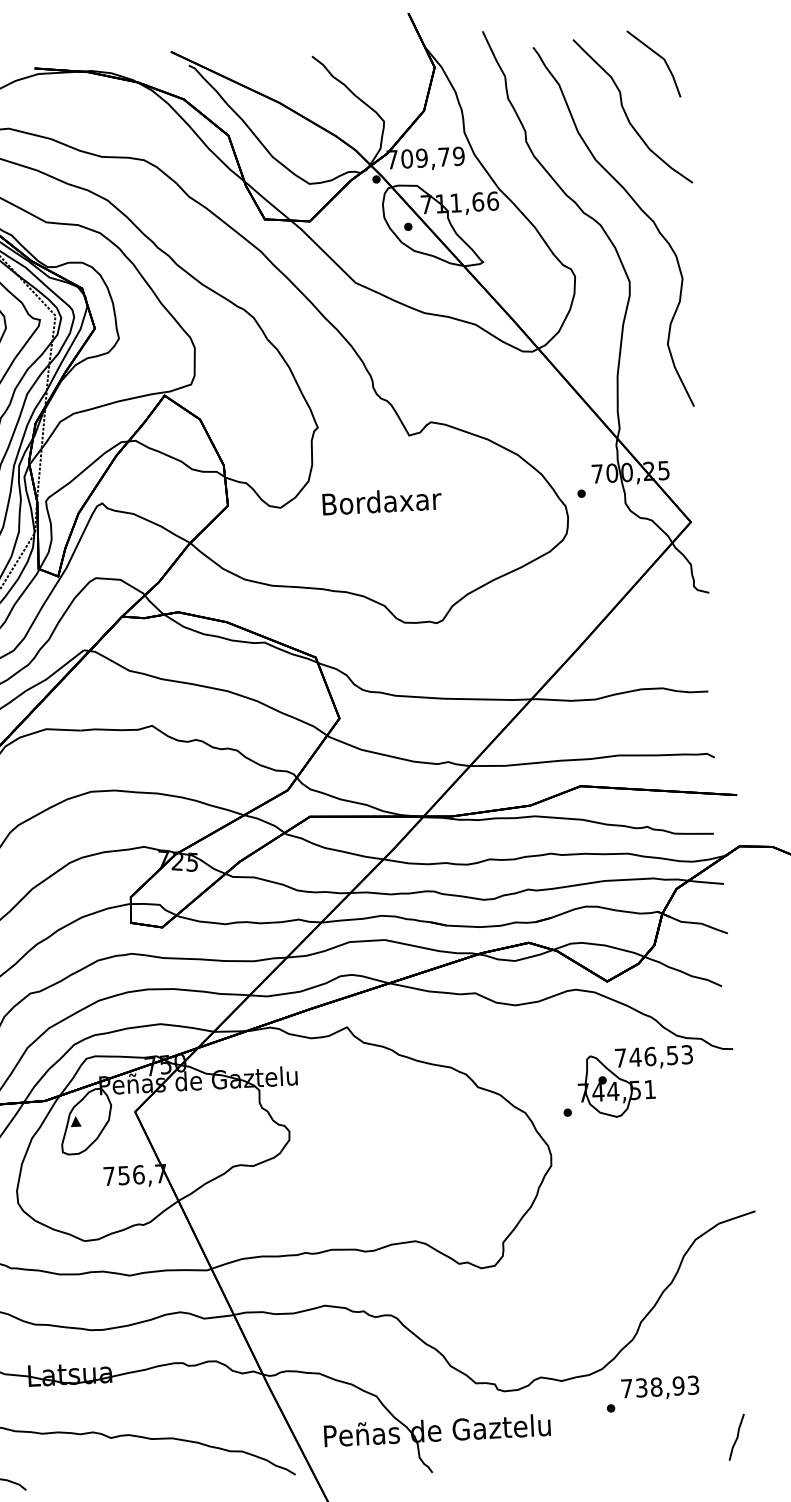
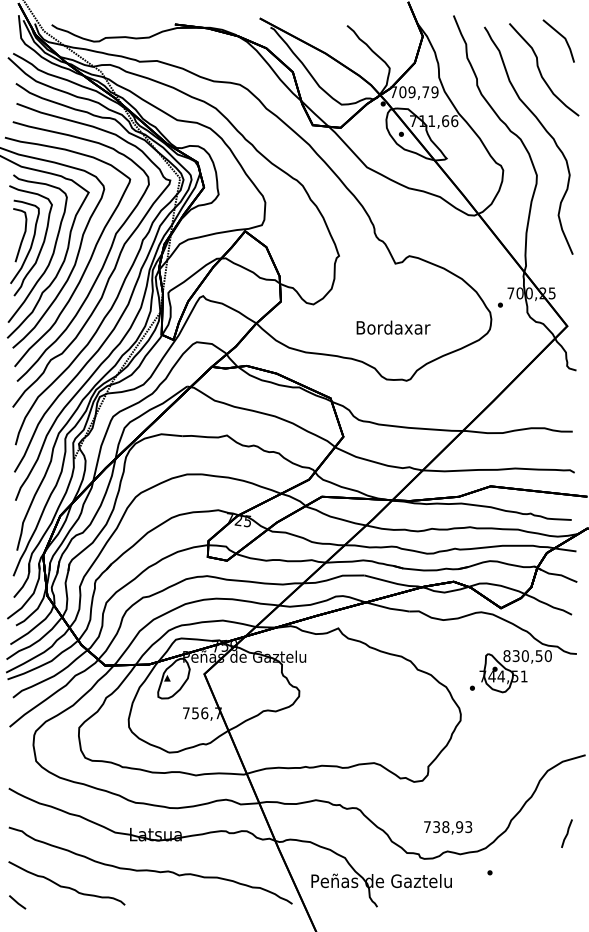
text: (381, 501) -> (393, 327), moved
text: (653, 1057) -> (527, 656), 746,53 -> 830,50
text: (660, 1387) -> (448, 827), moved
line: (735, 1437) -> (566, 833), moved

